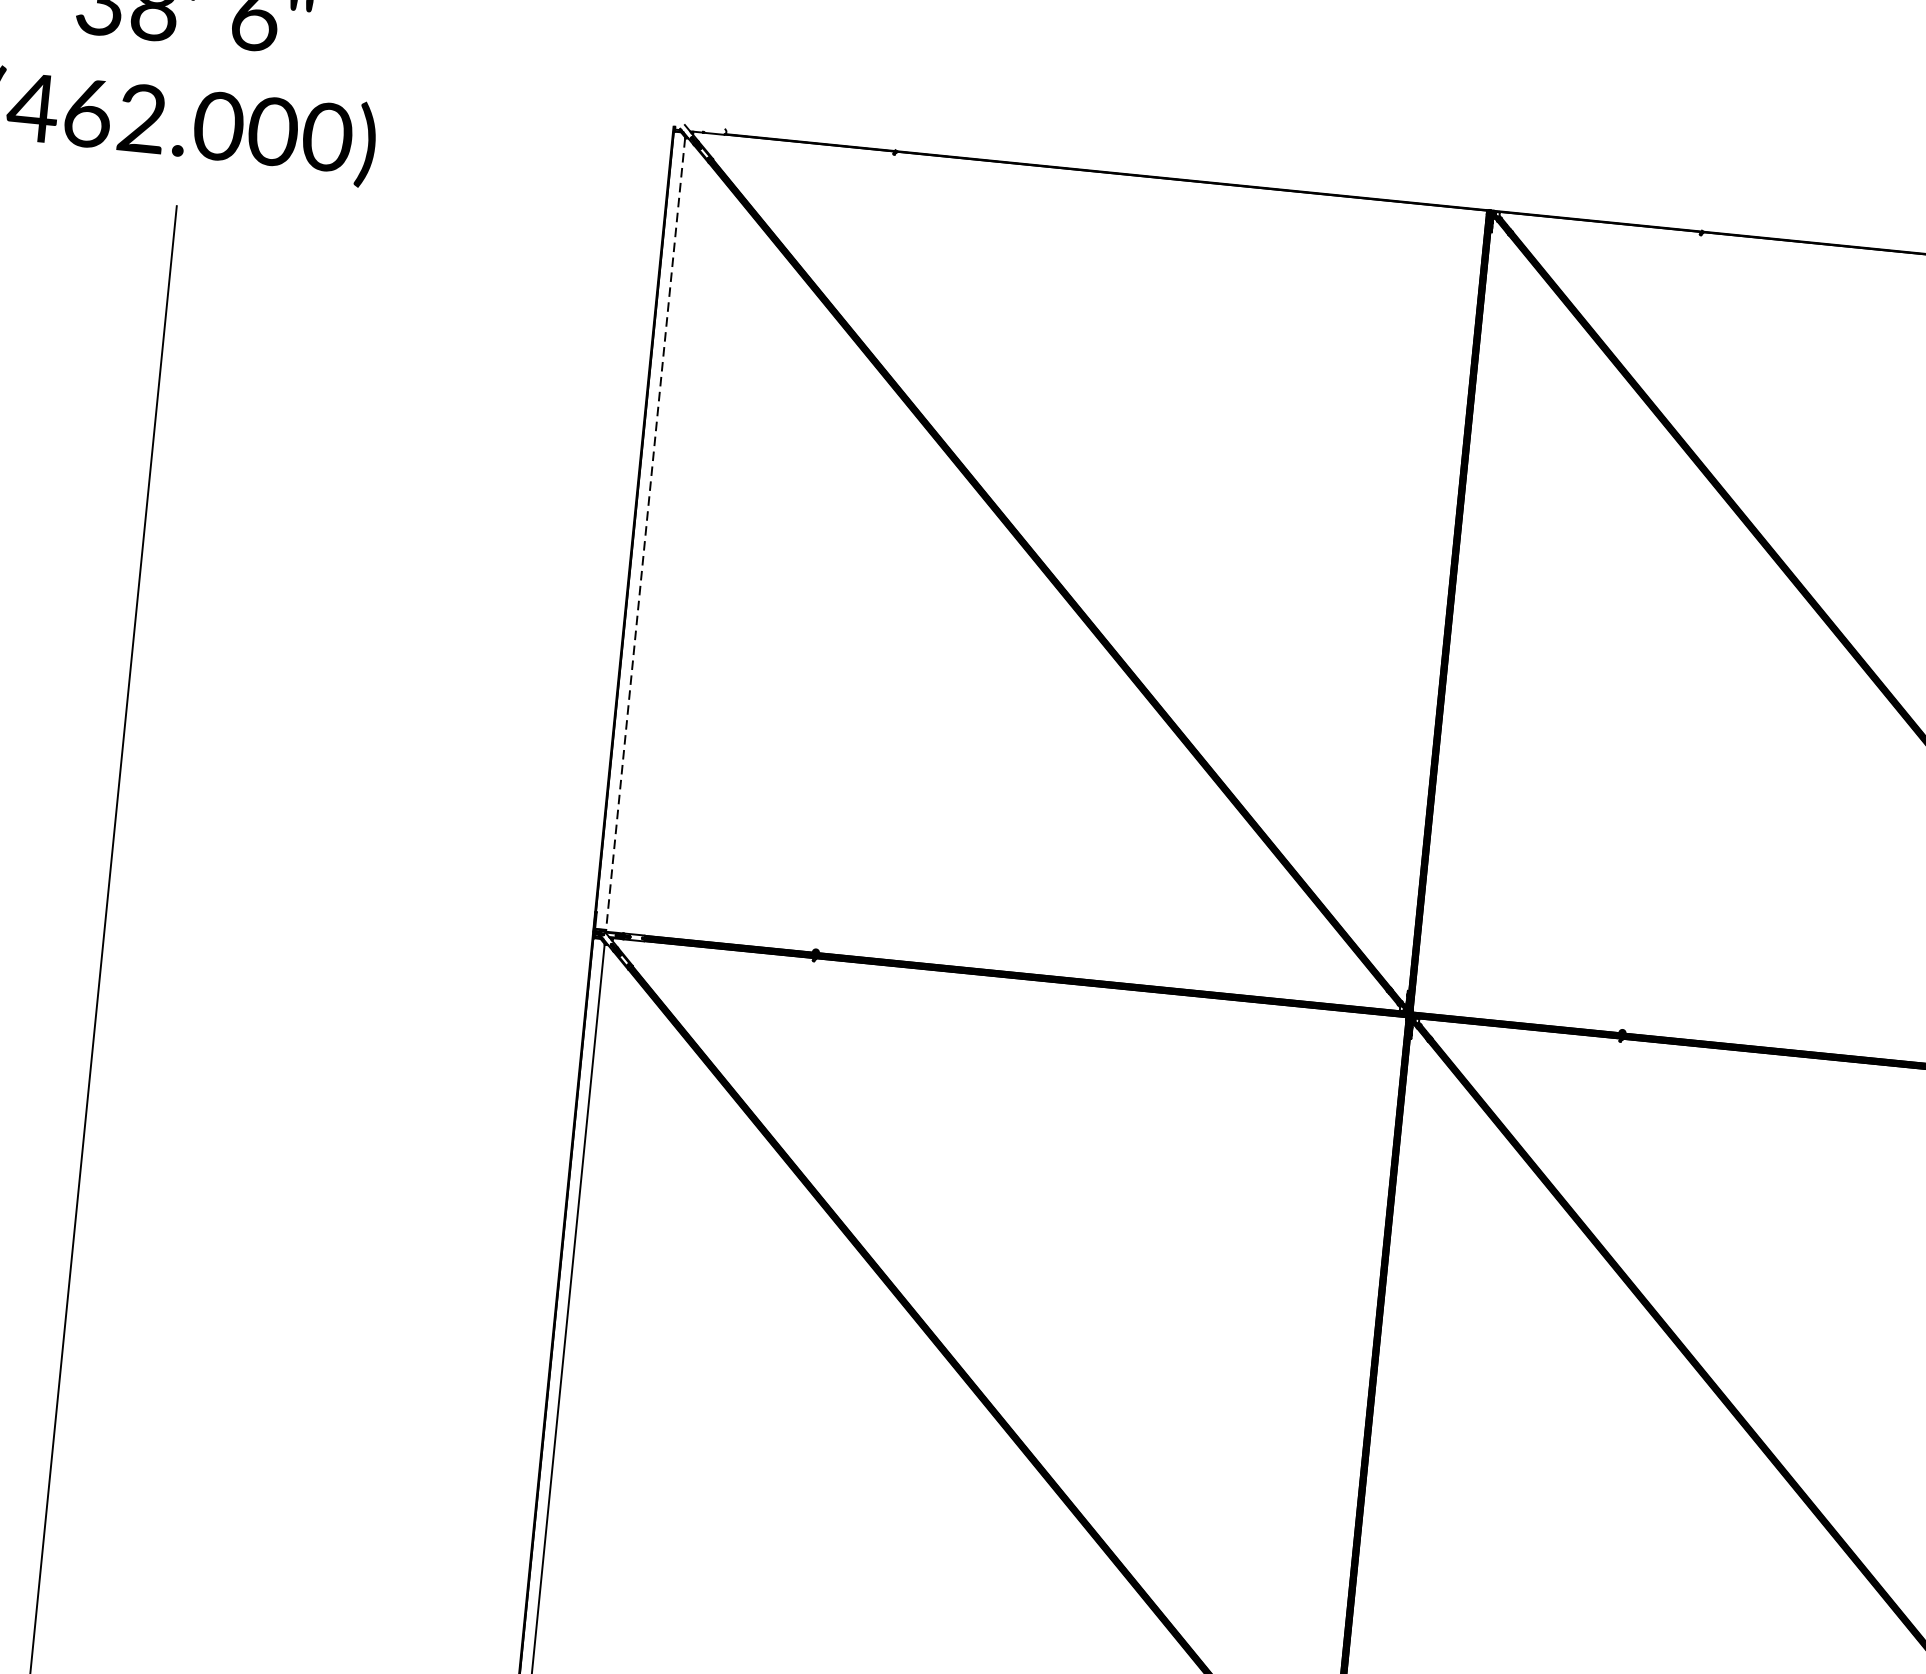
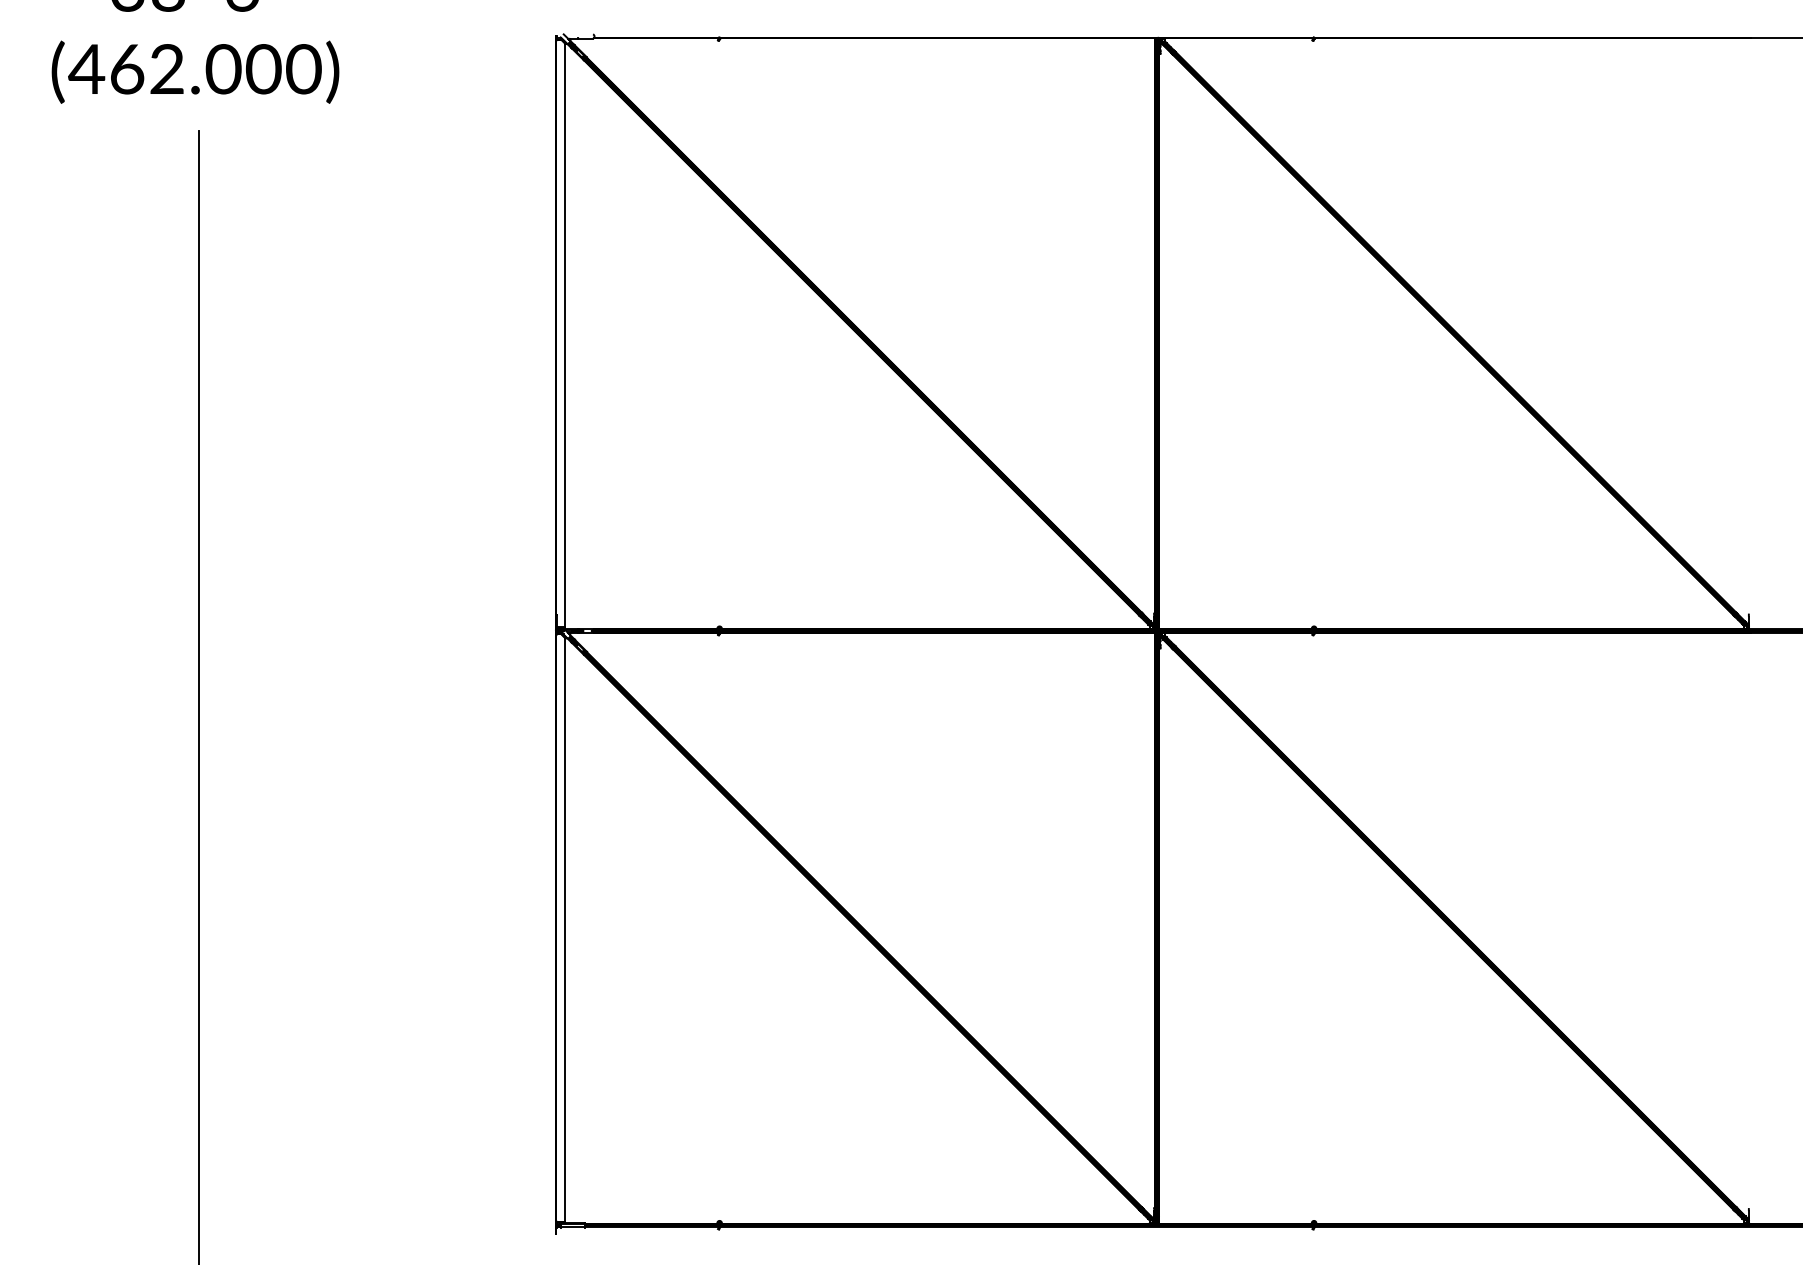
line: (645, 535) -> (564, 336), dashed -> solid

